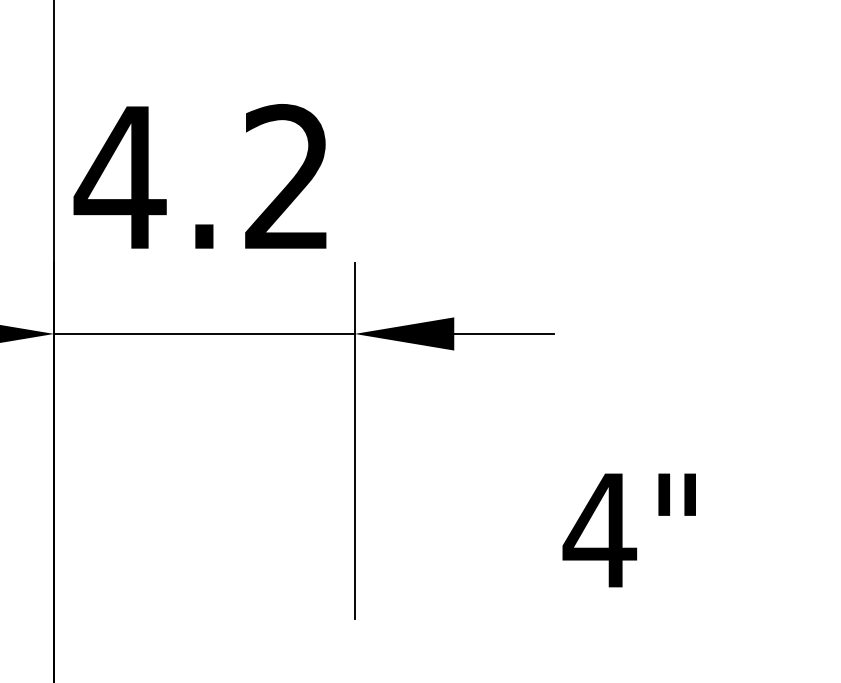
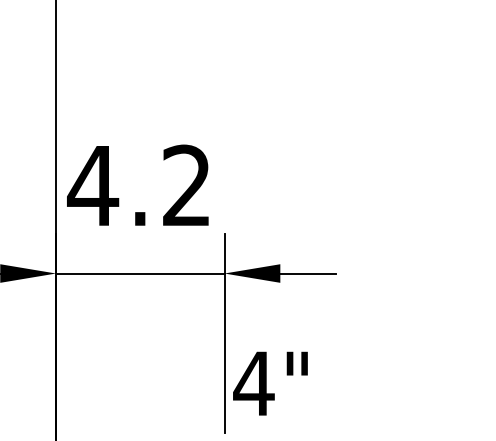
text: (629, 530) -> (270, 383), moved

